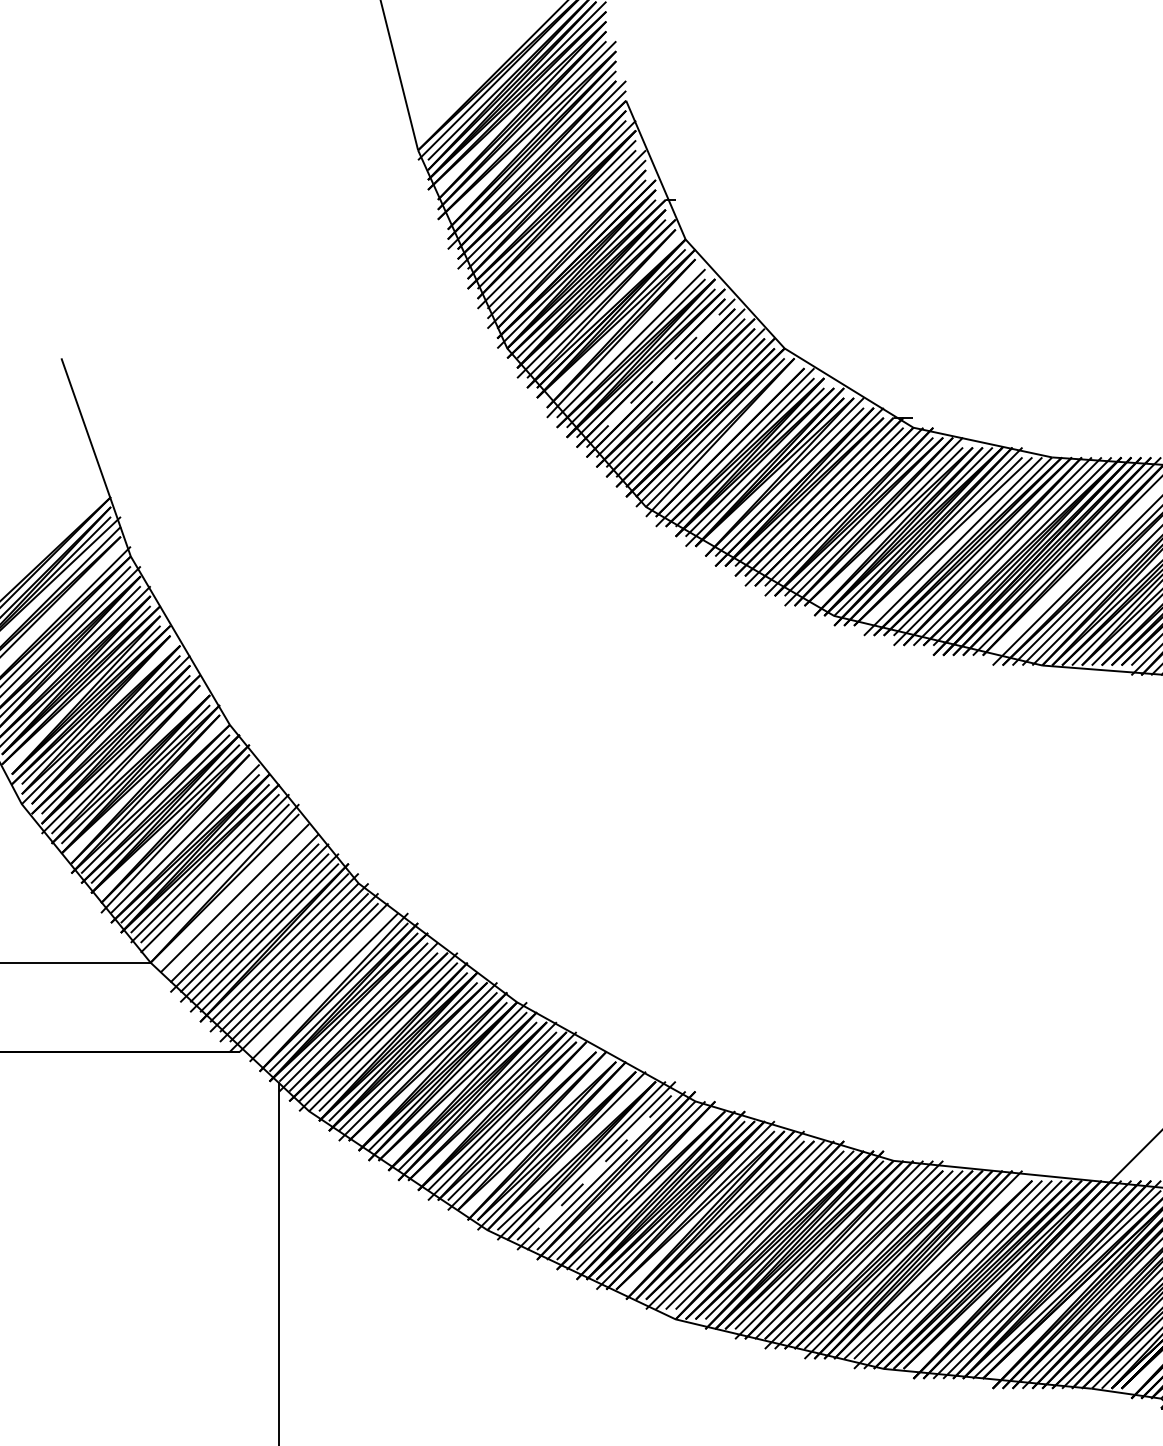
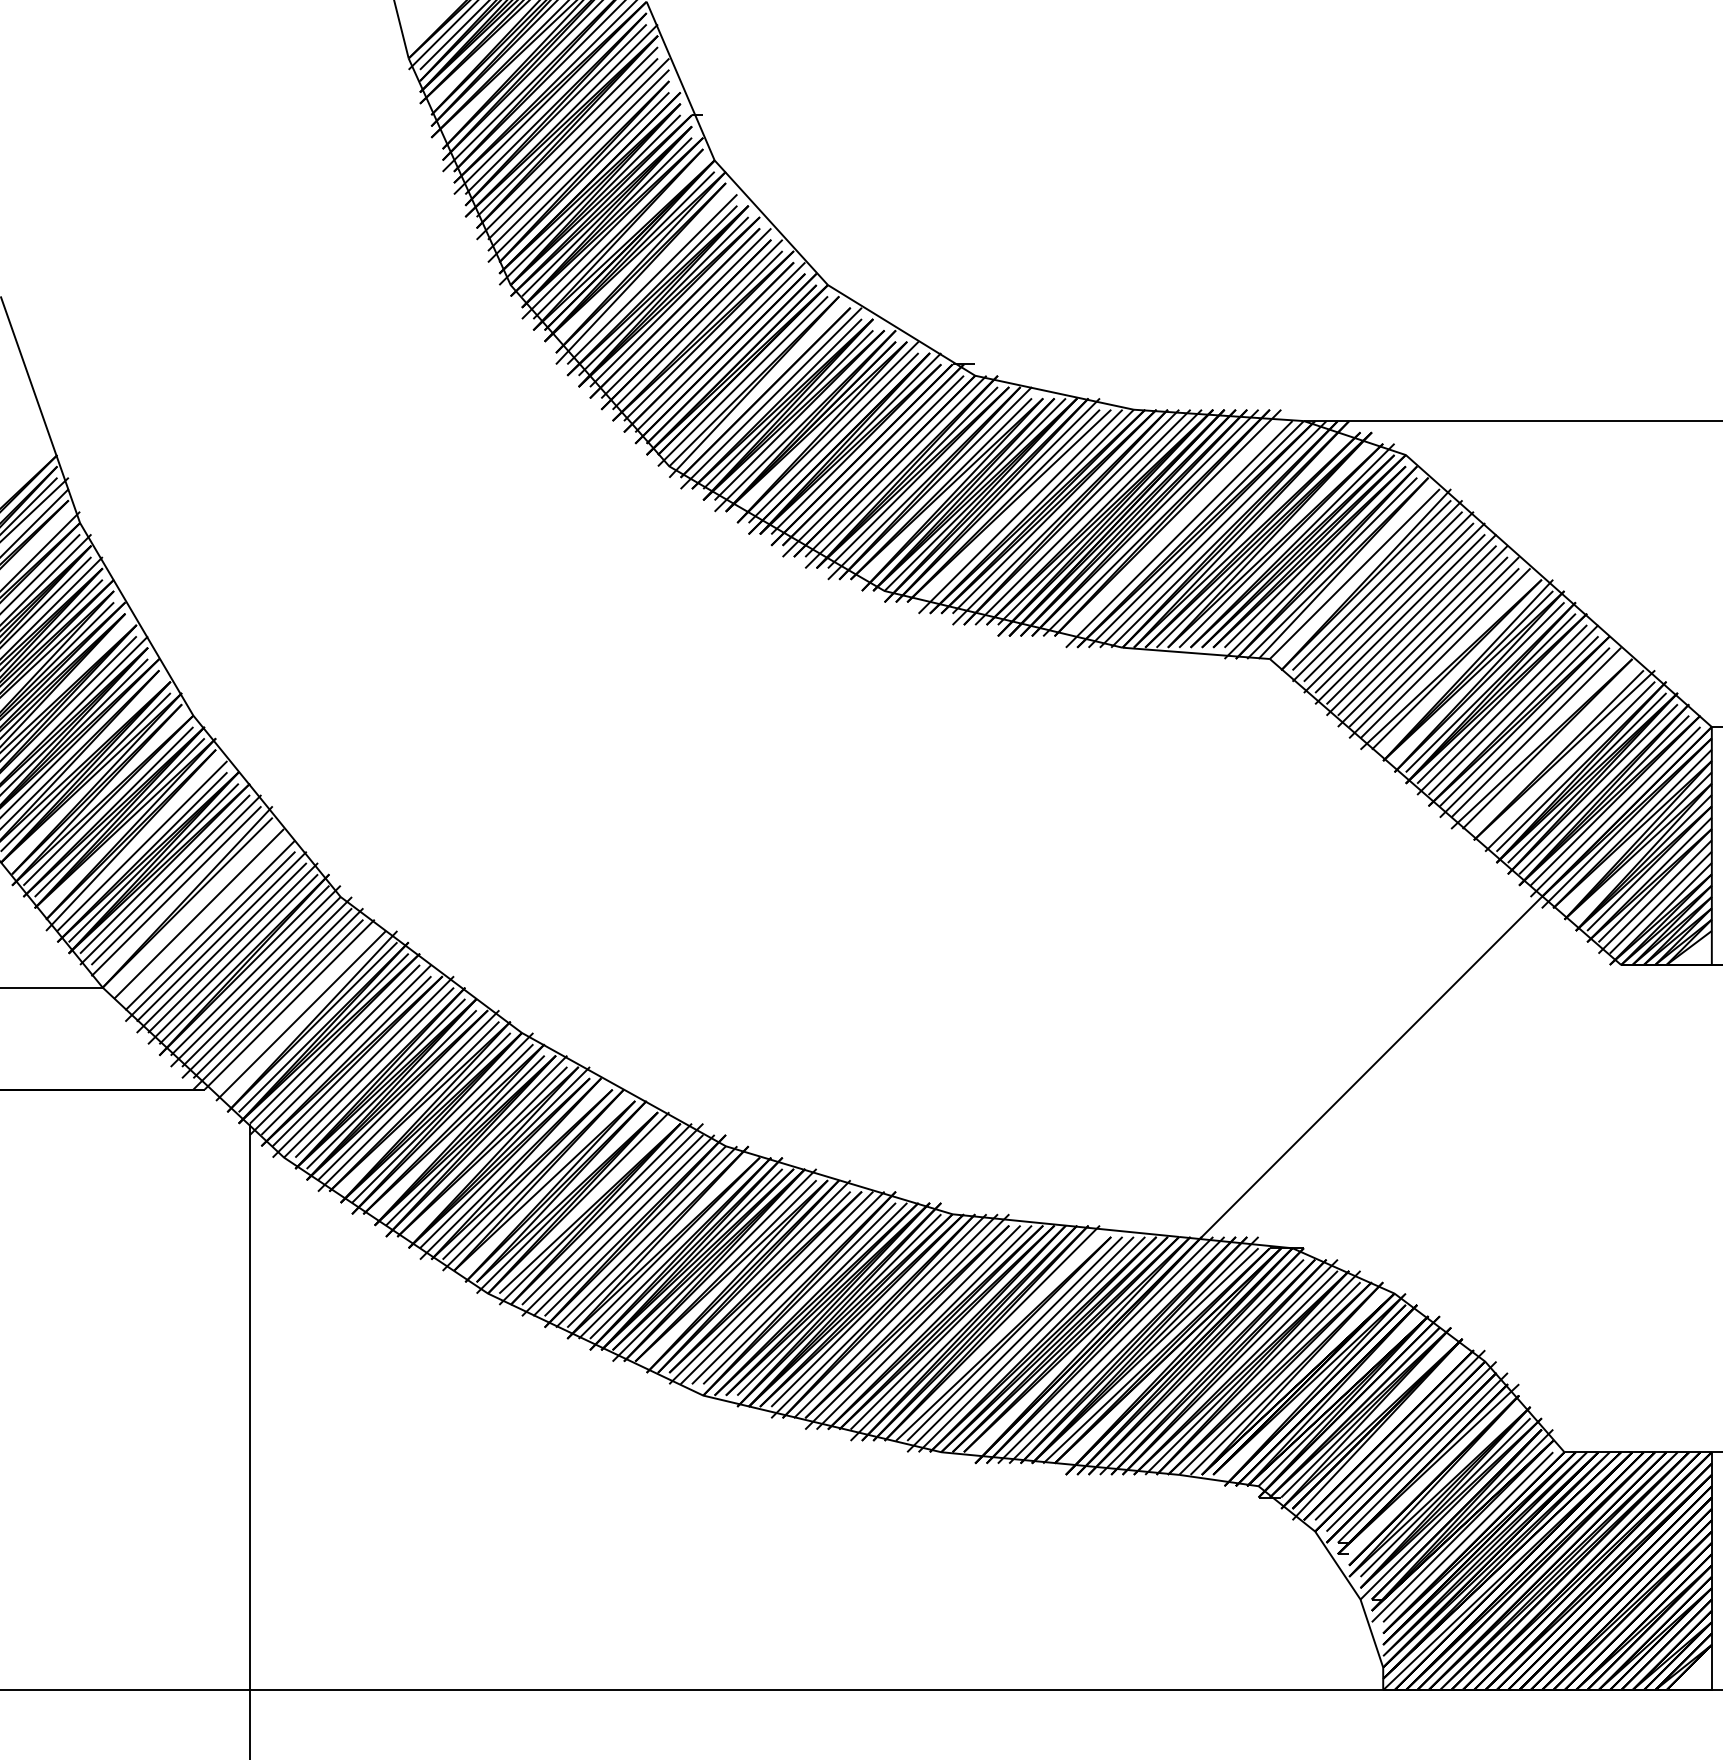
line: (661, 373) -> (686, 313), dashed -> solid
line: (597, 1170) -> (613, 1225), dashed -> solid

